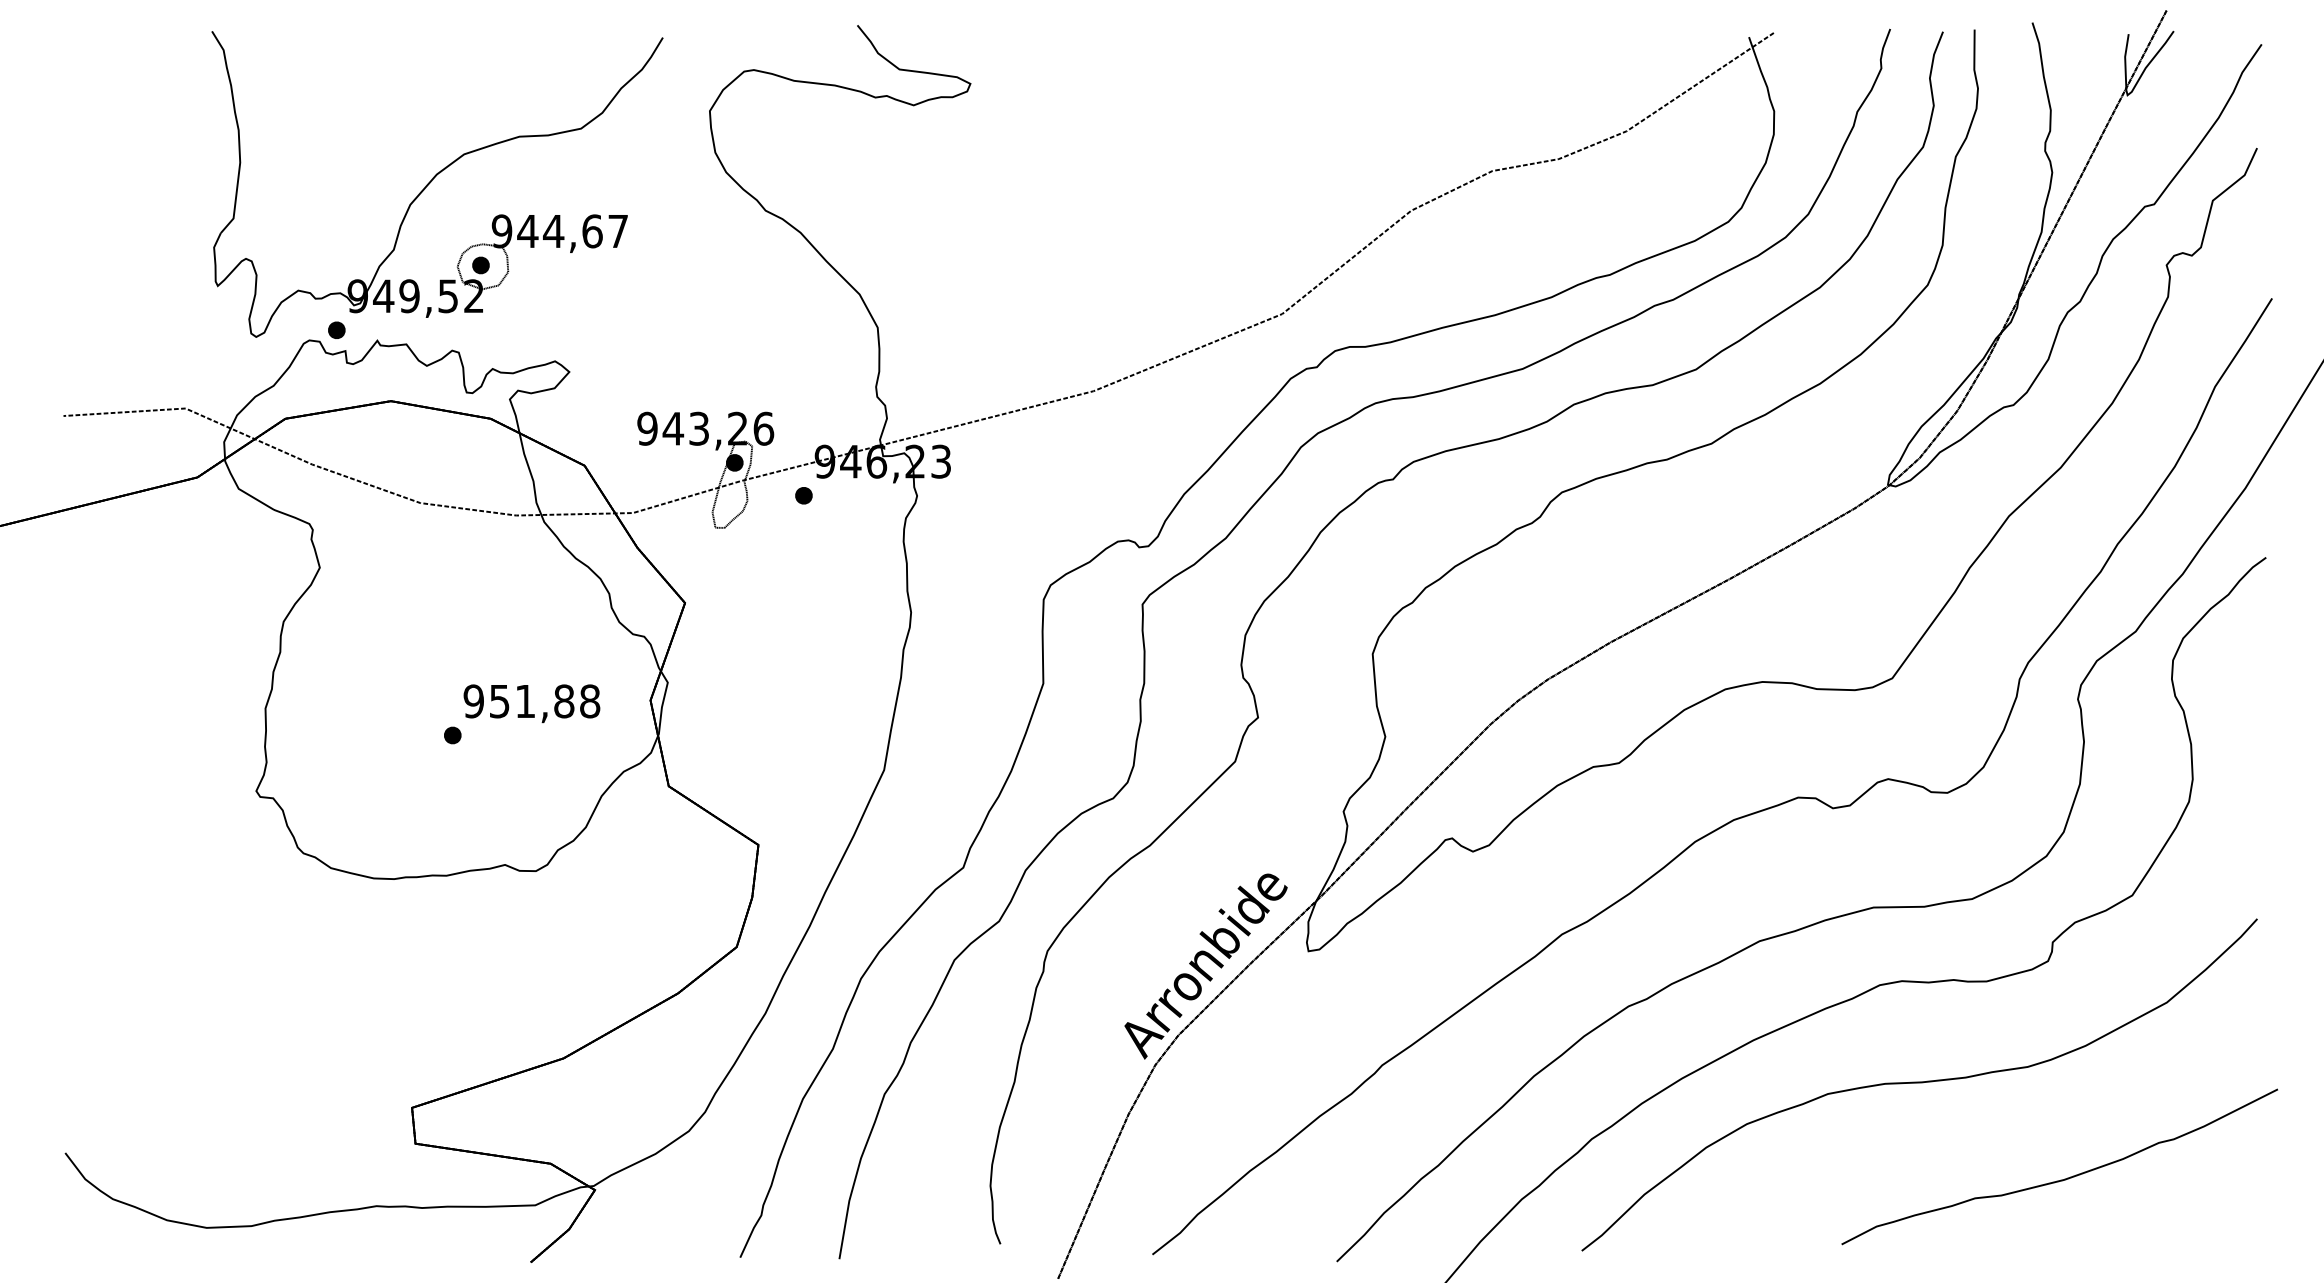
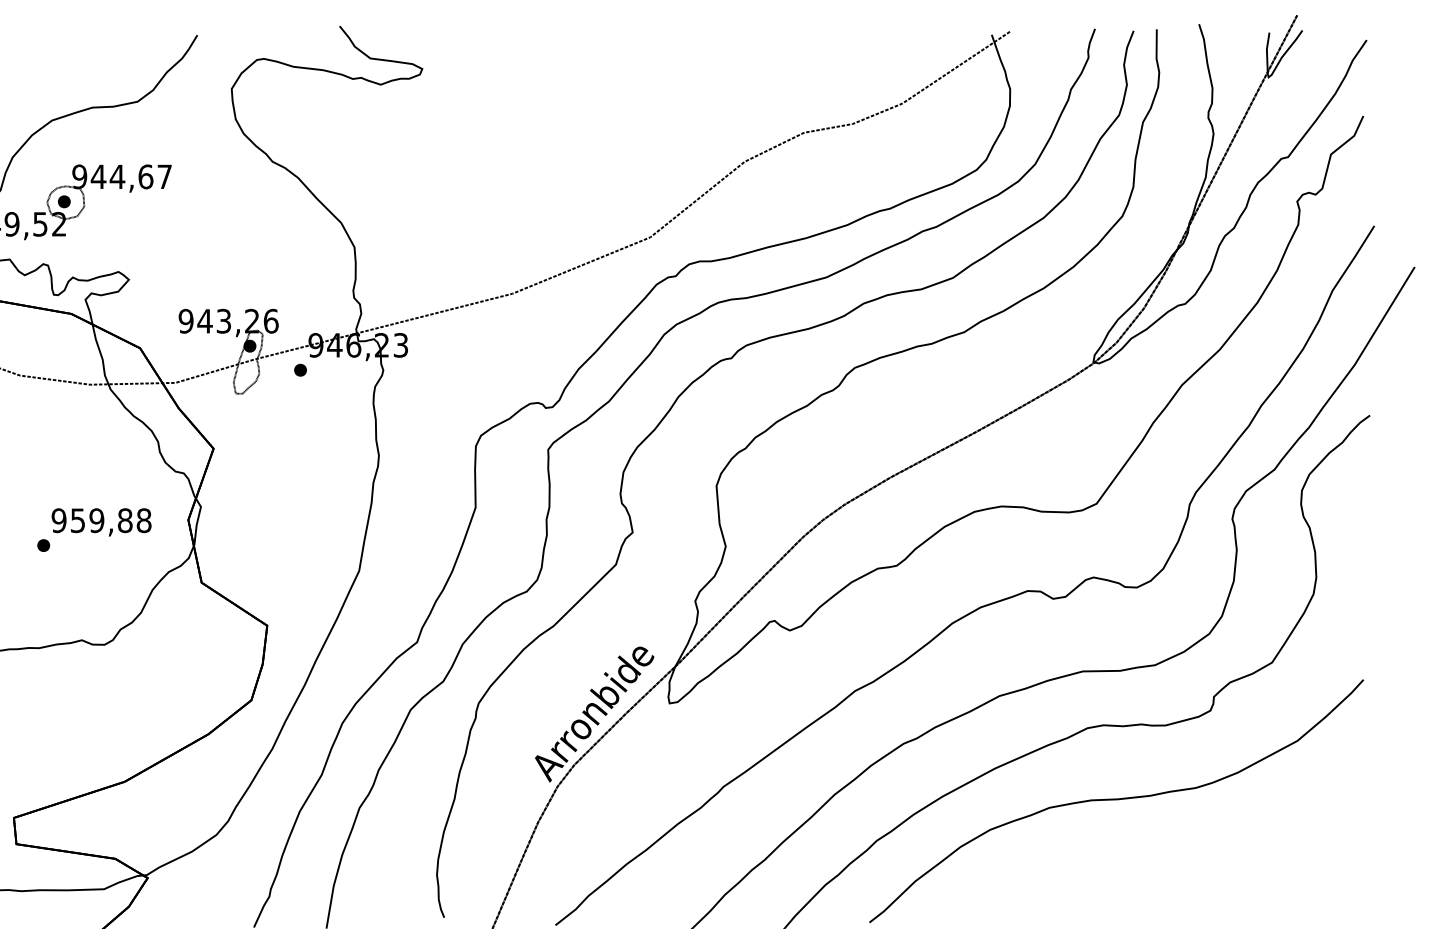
text: (525, 701) -> (96, 520), 951,88 -> 959,88
curve: (2064, 1178) -> (1222, 869), removed

